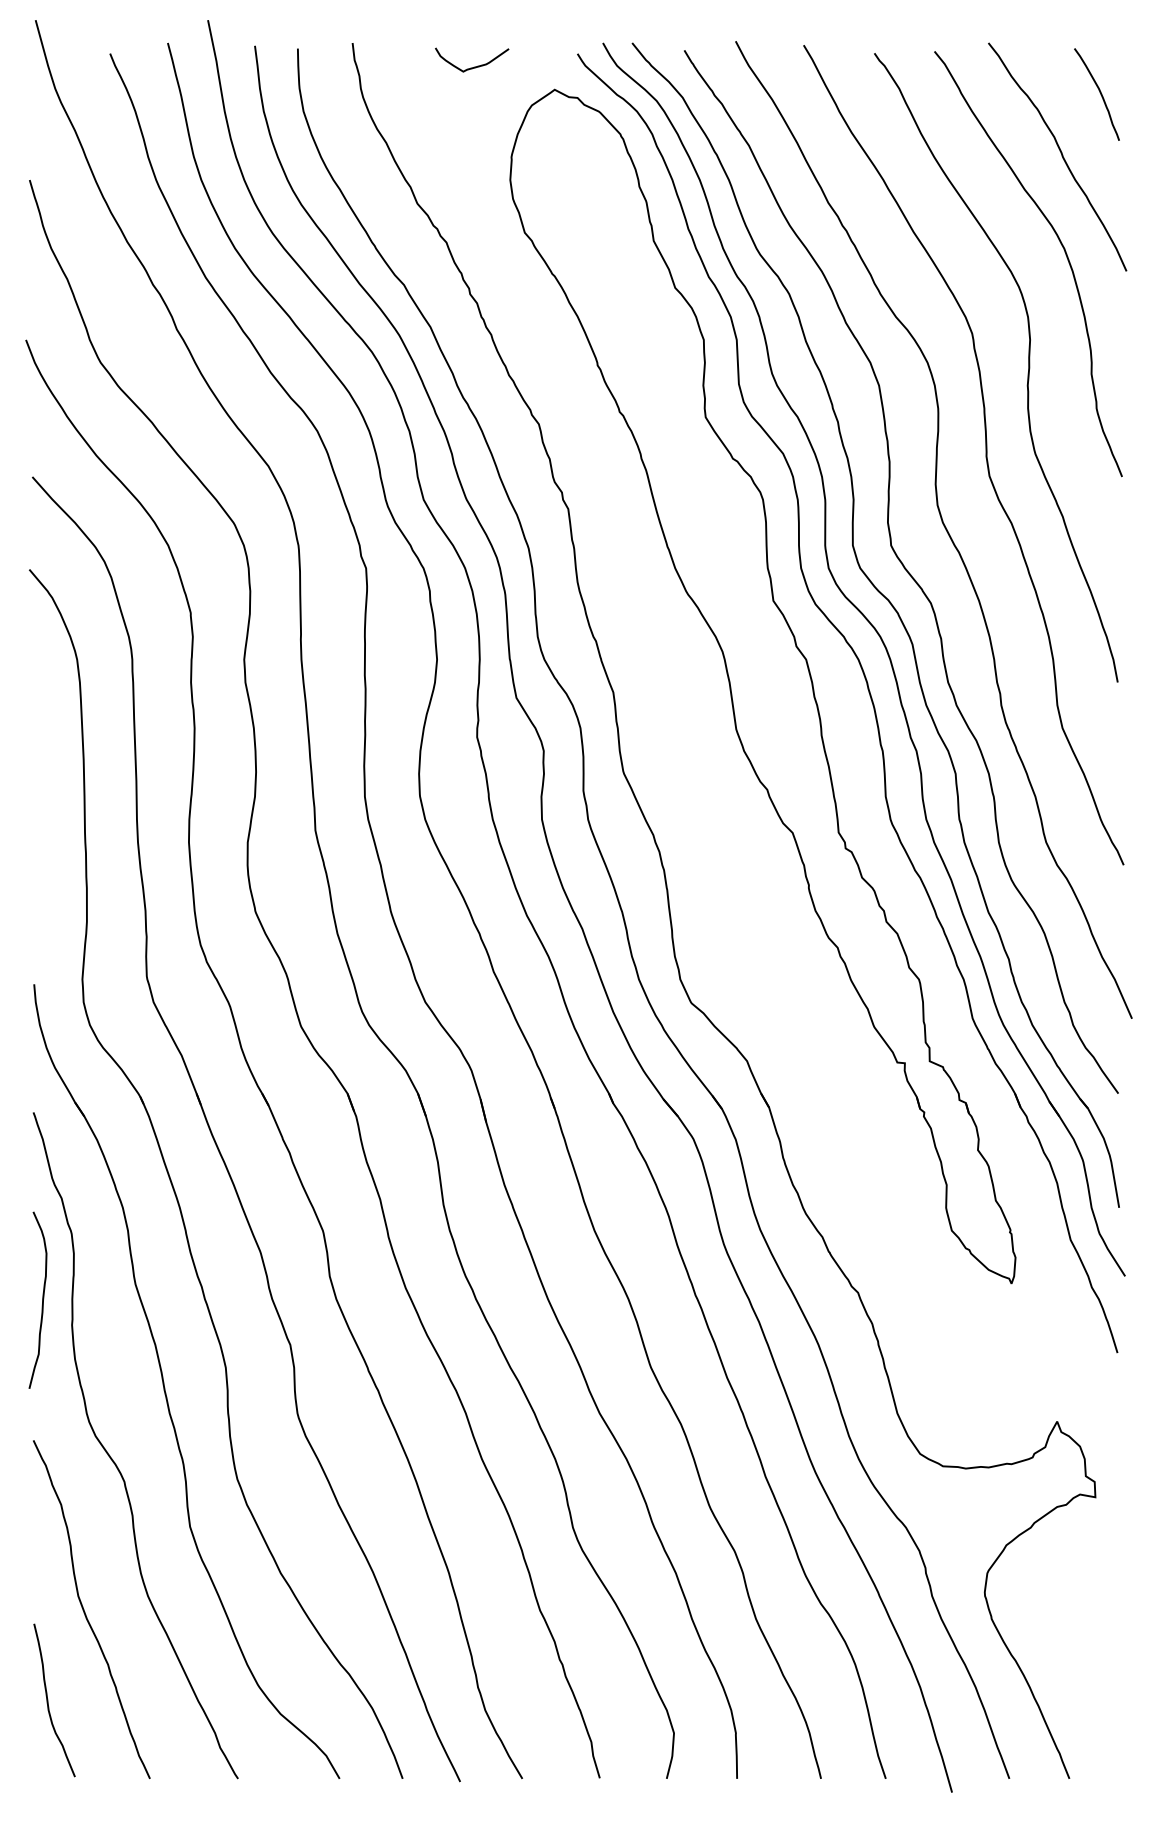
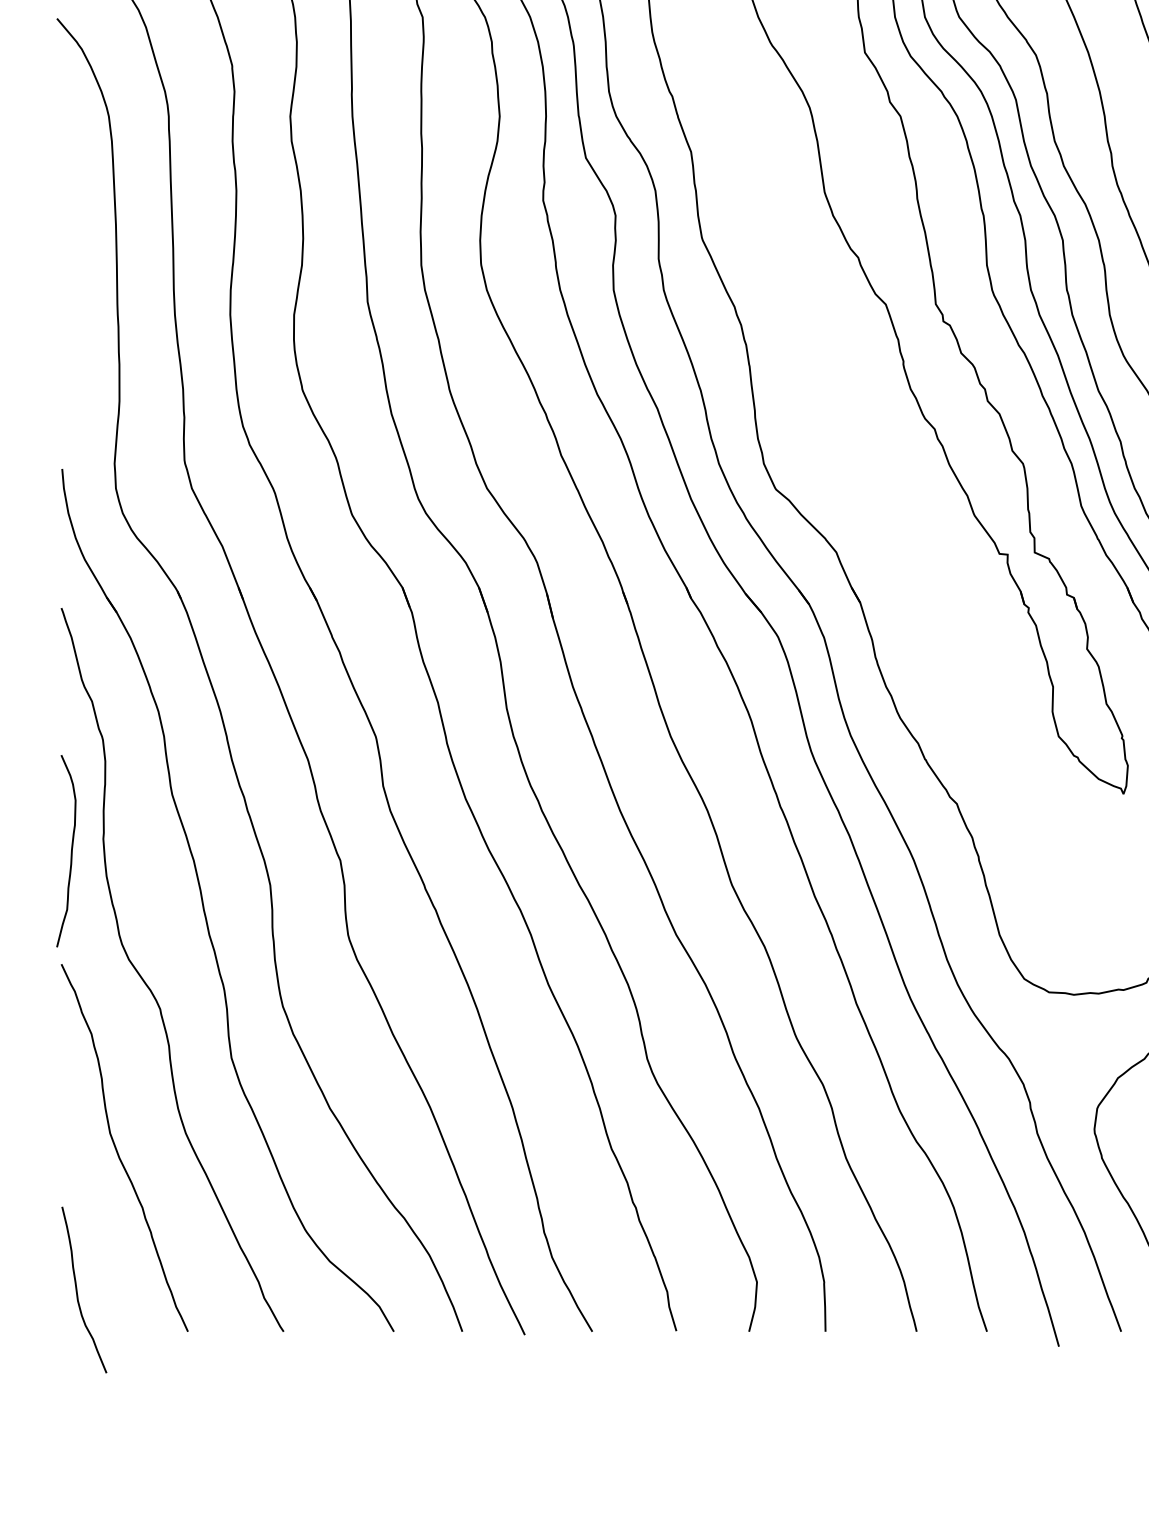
curve: (42, 1299) -> (71, 850), moved
curve: (48, 1700) -> (77, 1290), moved

